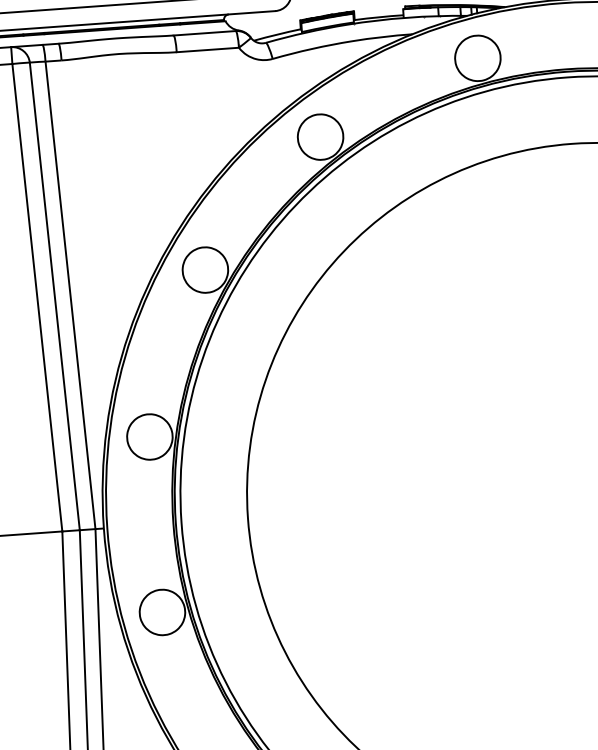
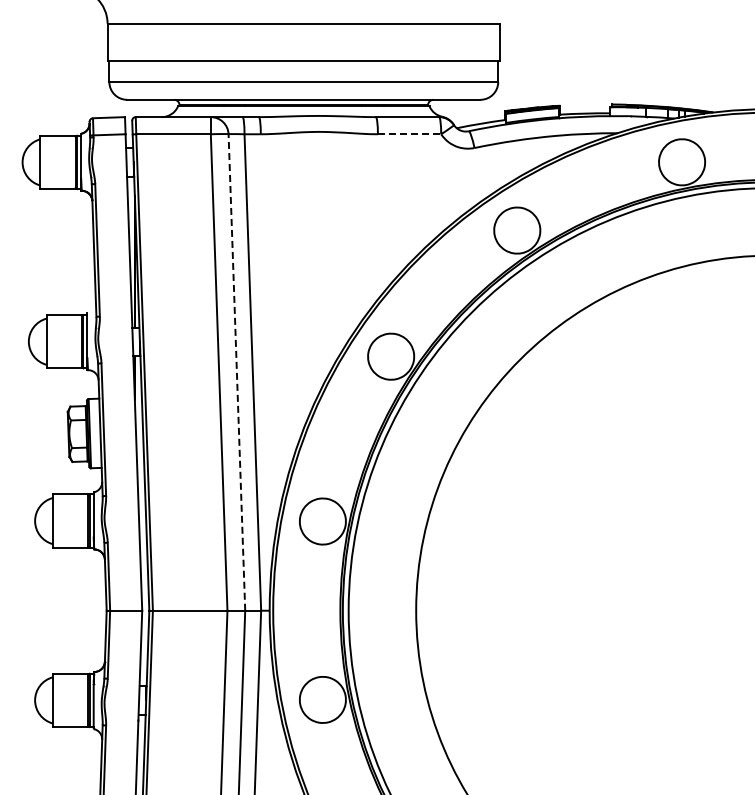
line: (207, 50) -> (409, 134), solid -> dashed
line: (54, 296) -> (236, 372), solid -> dashed

